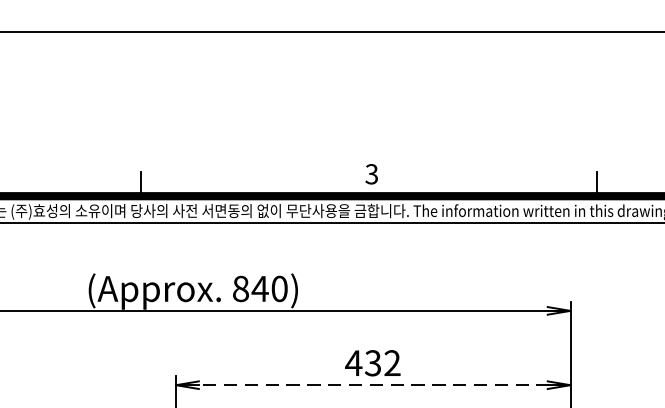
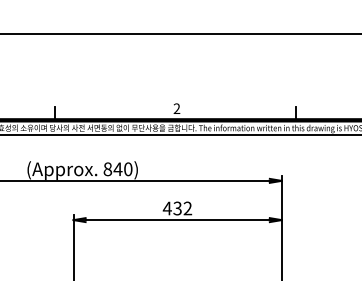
text: (370, 175) -> (176, 109), 3 -> 2
line: (384, 385) -> (183, 220), dashed -> solid

